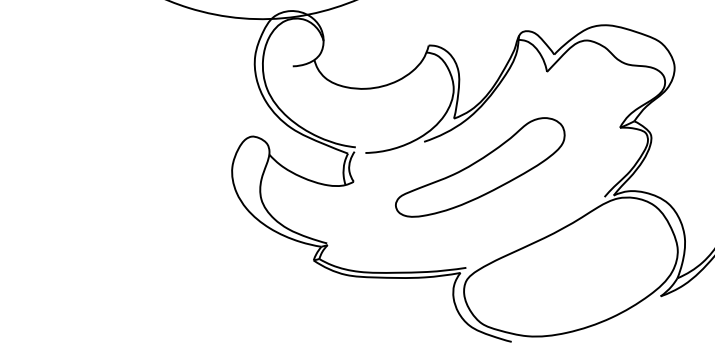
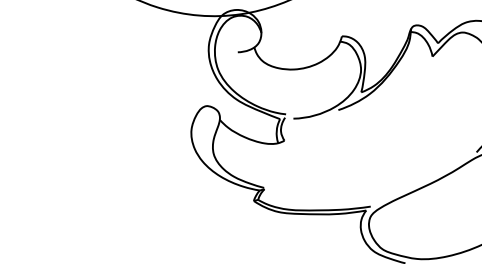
part: (480, 167) -> (381, 129), removed

